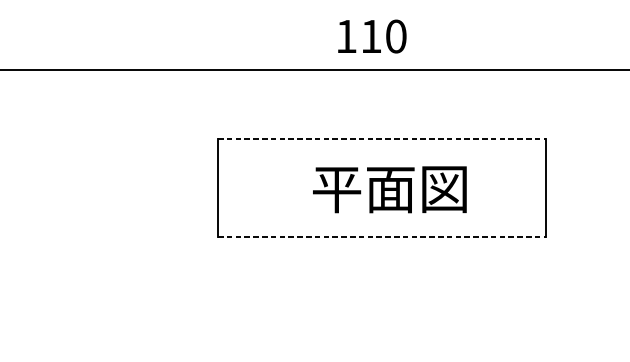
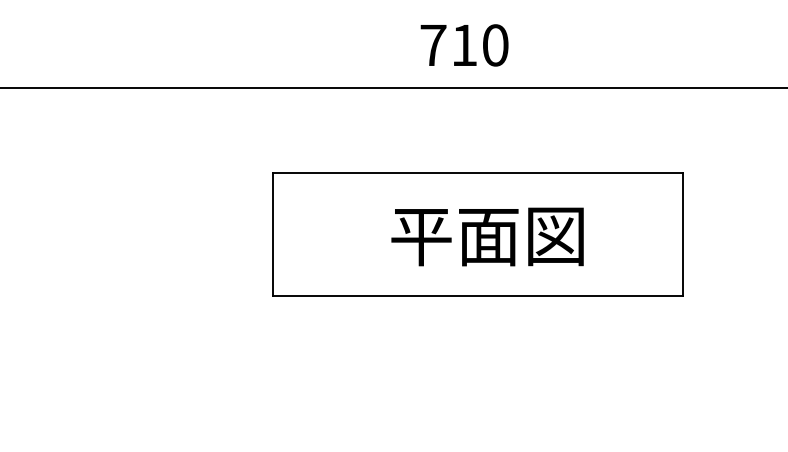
text: (346, 36) -> (433, 45), 110 -> 710
line: (382, 139) -> (478, 173), dashed -> solid
line: (382, 237) -> (478, 296), dashed -> solid

